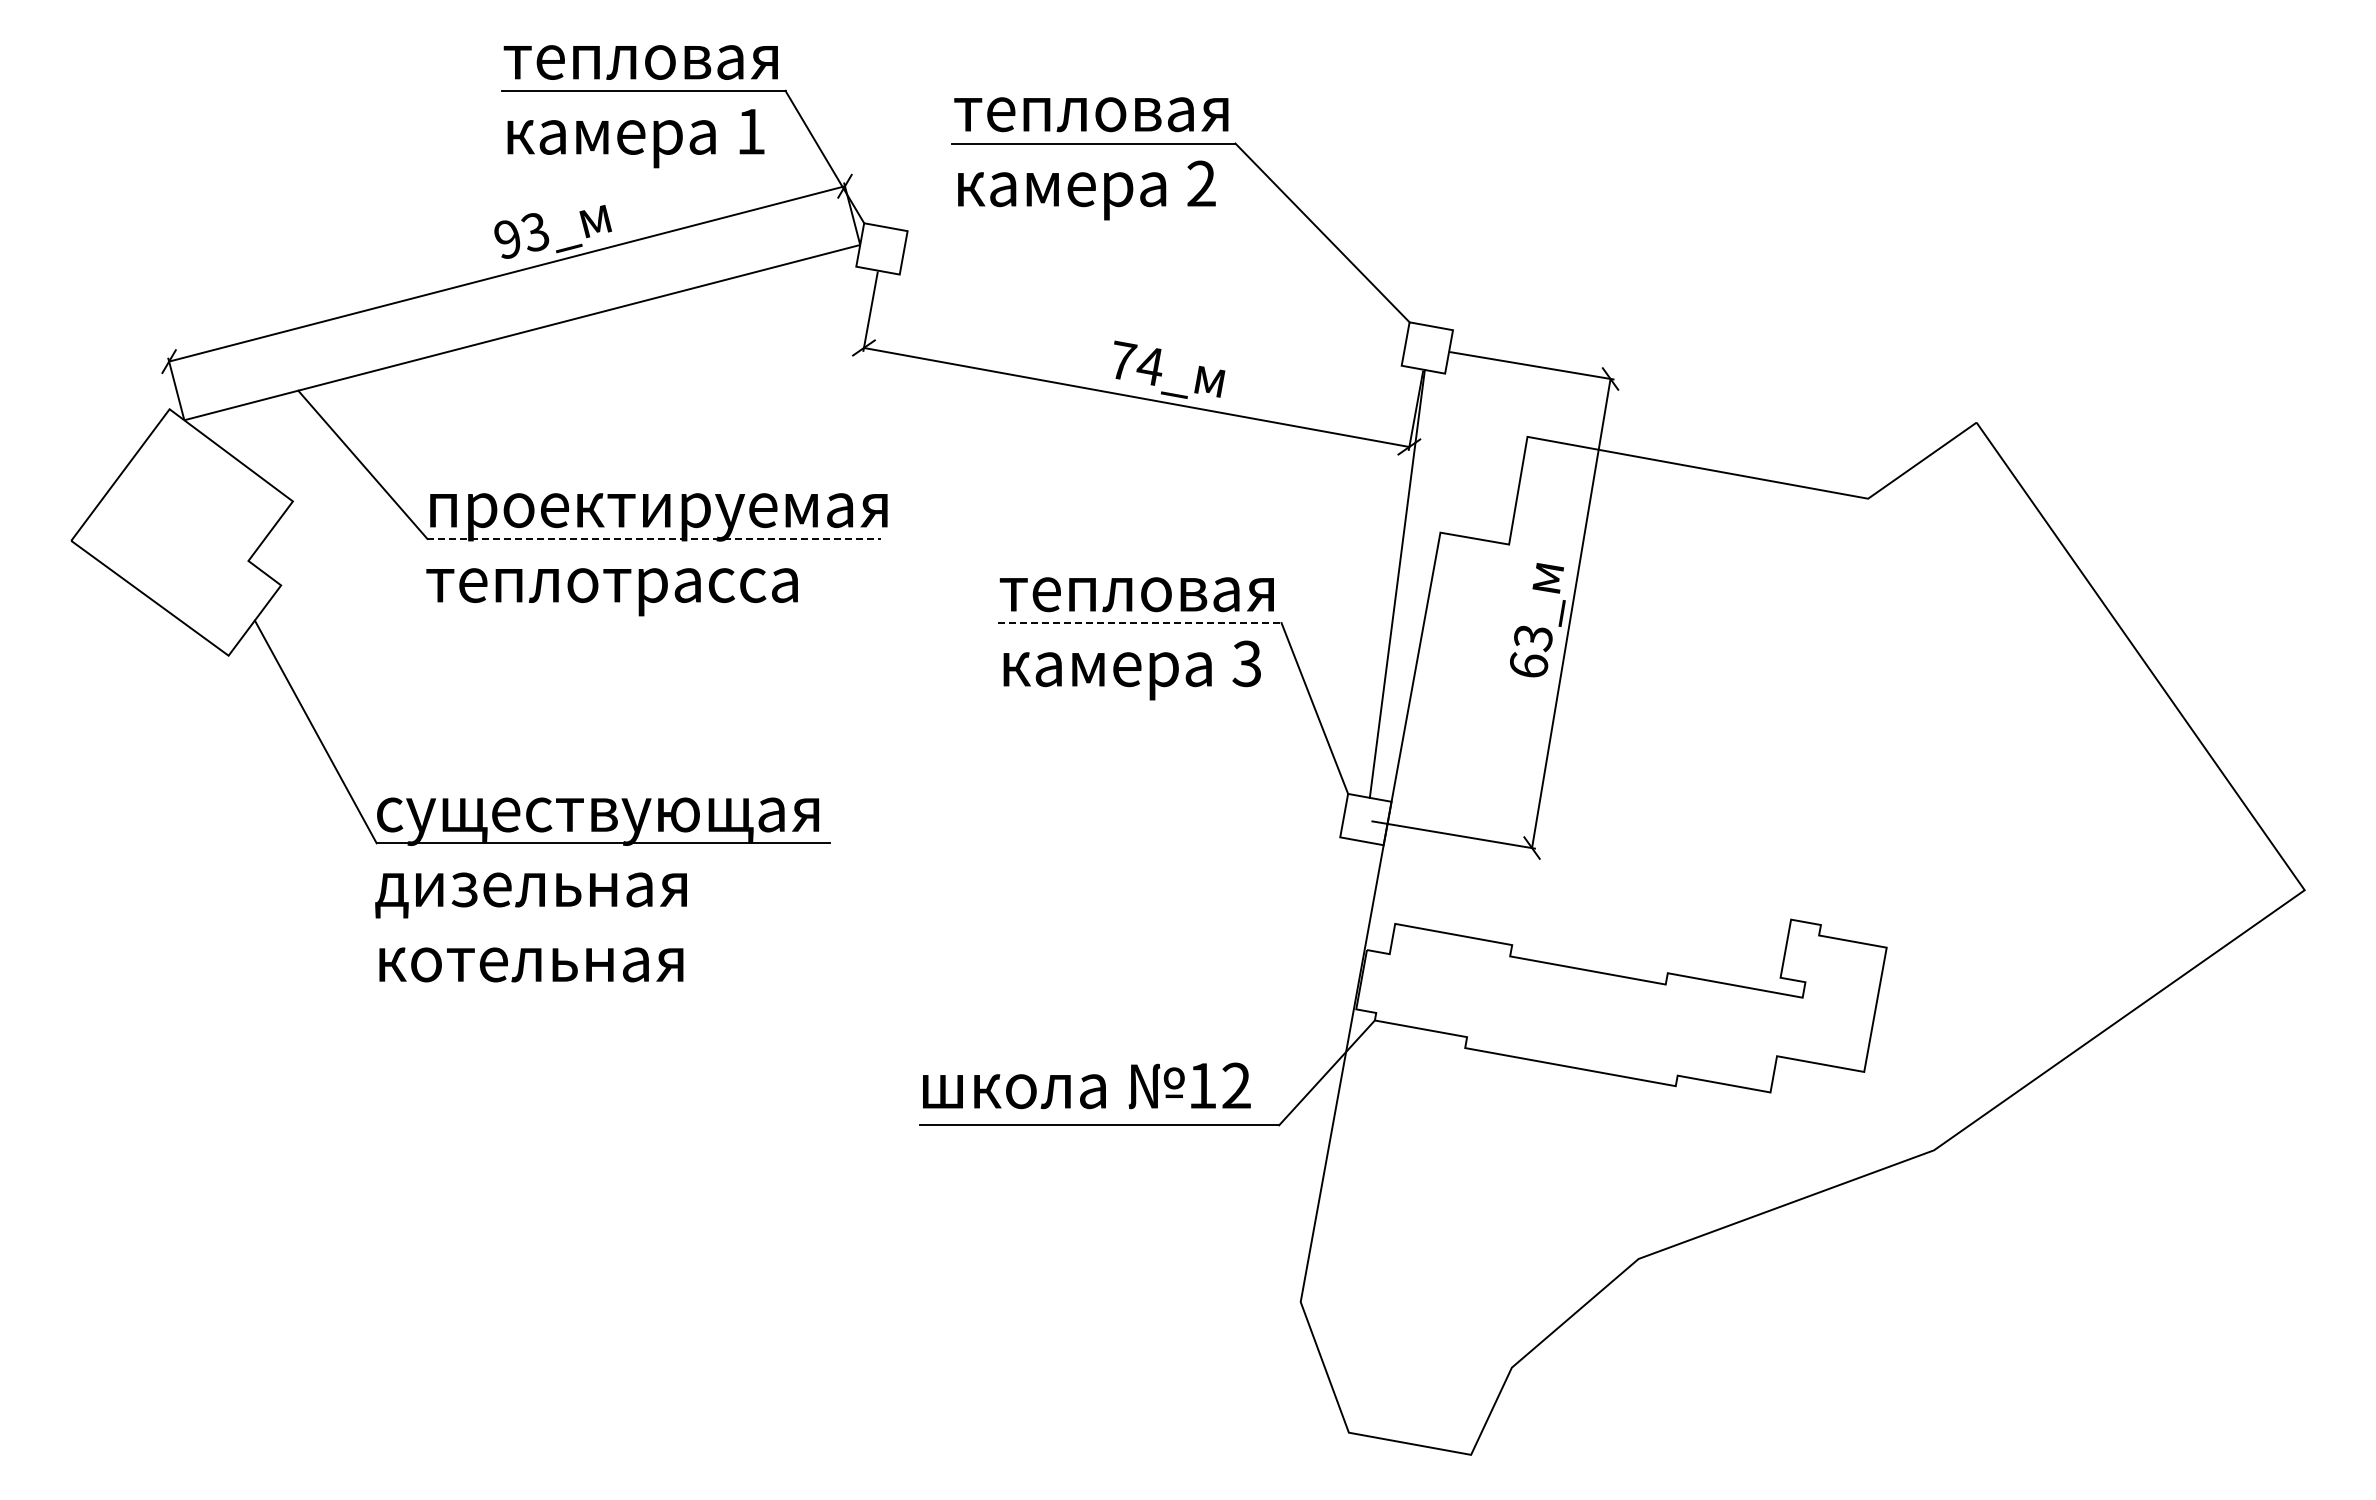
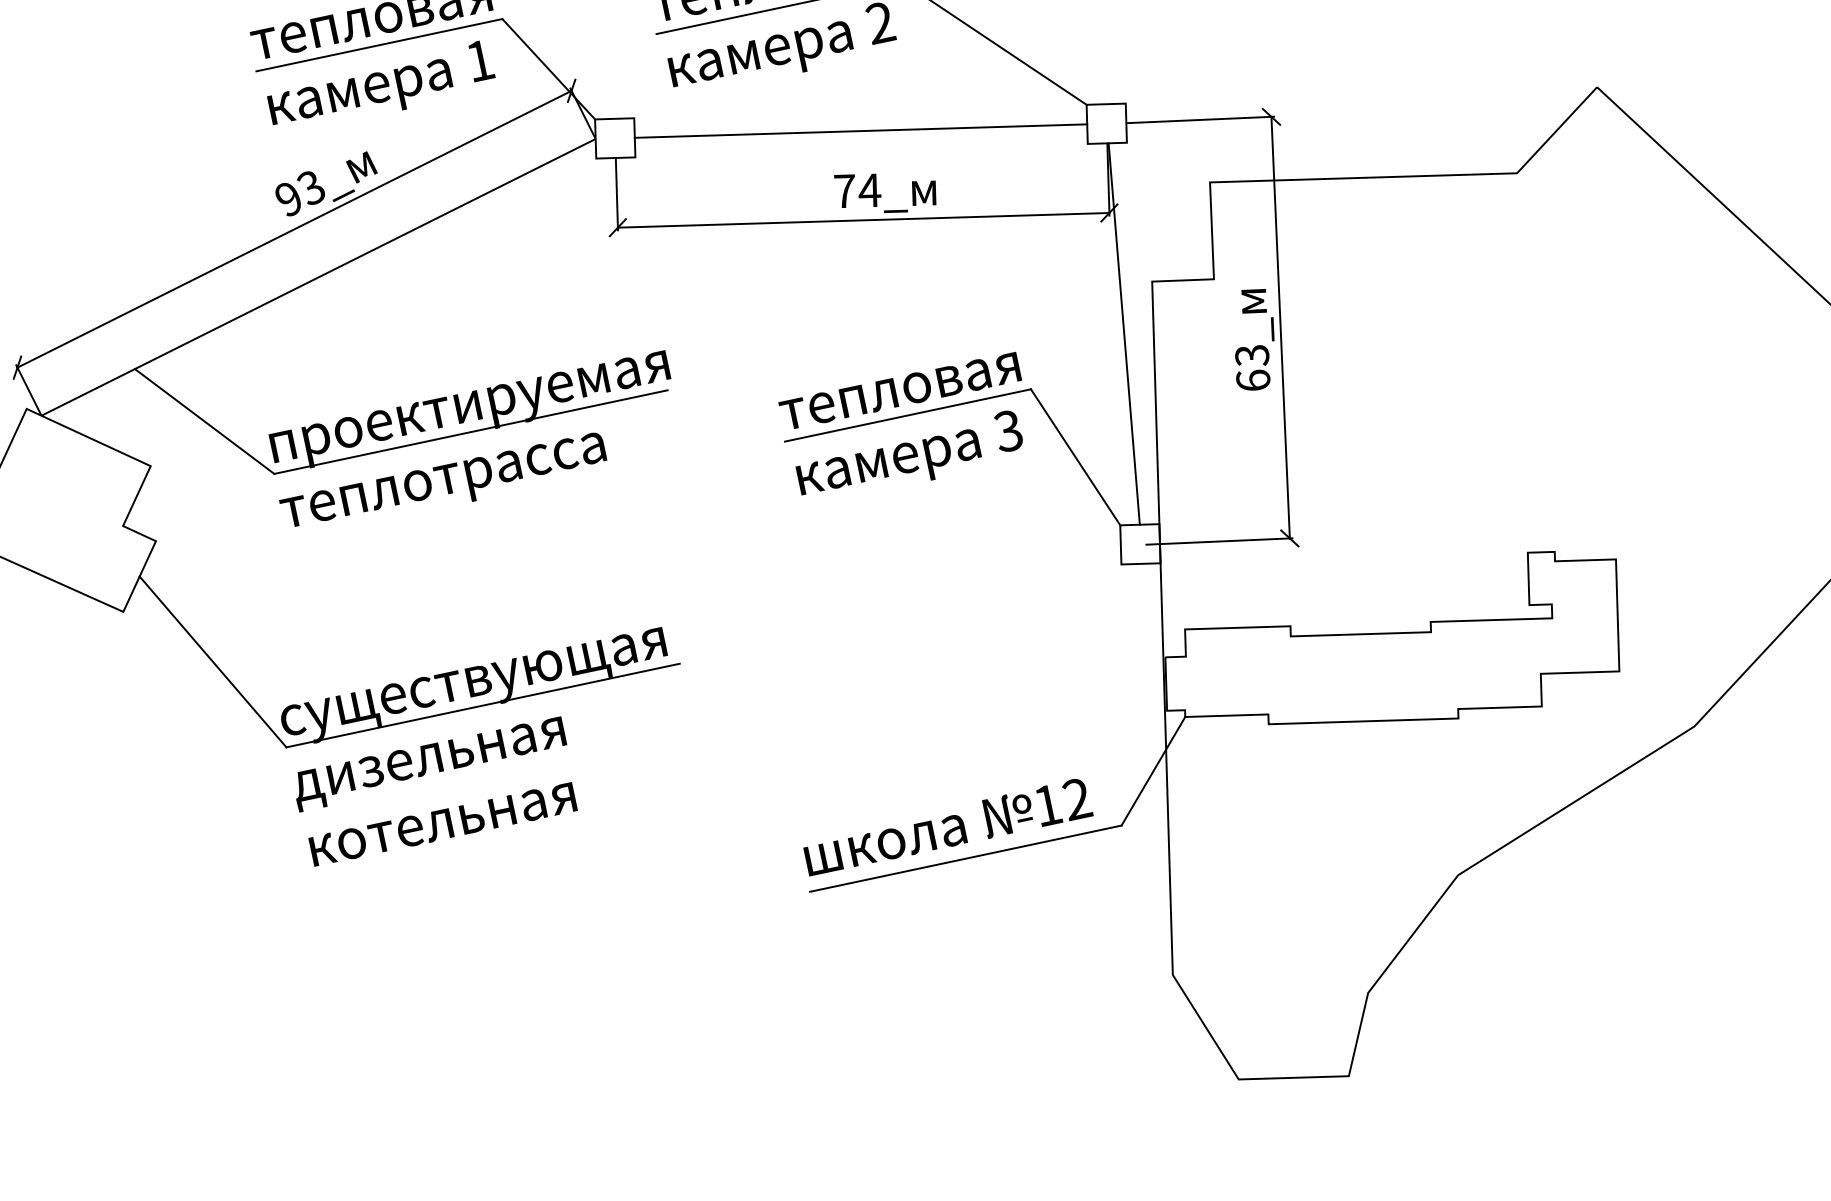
line: (1154, 298) -> (860, 131), added
line: (654, 538) -> (471, 431), dashed -> solid
line: (1139, 623) -> (907, 415), dashed -> solid

